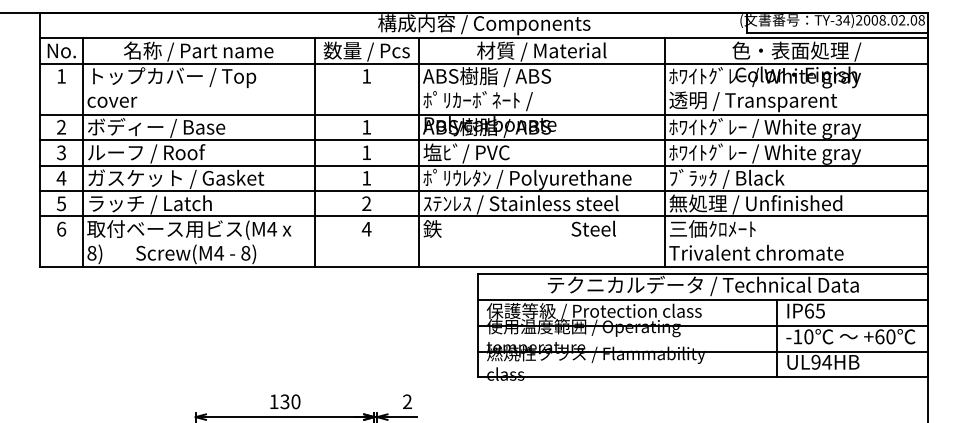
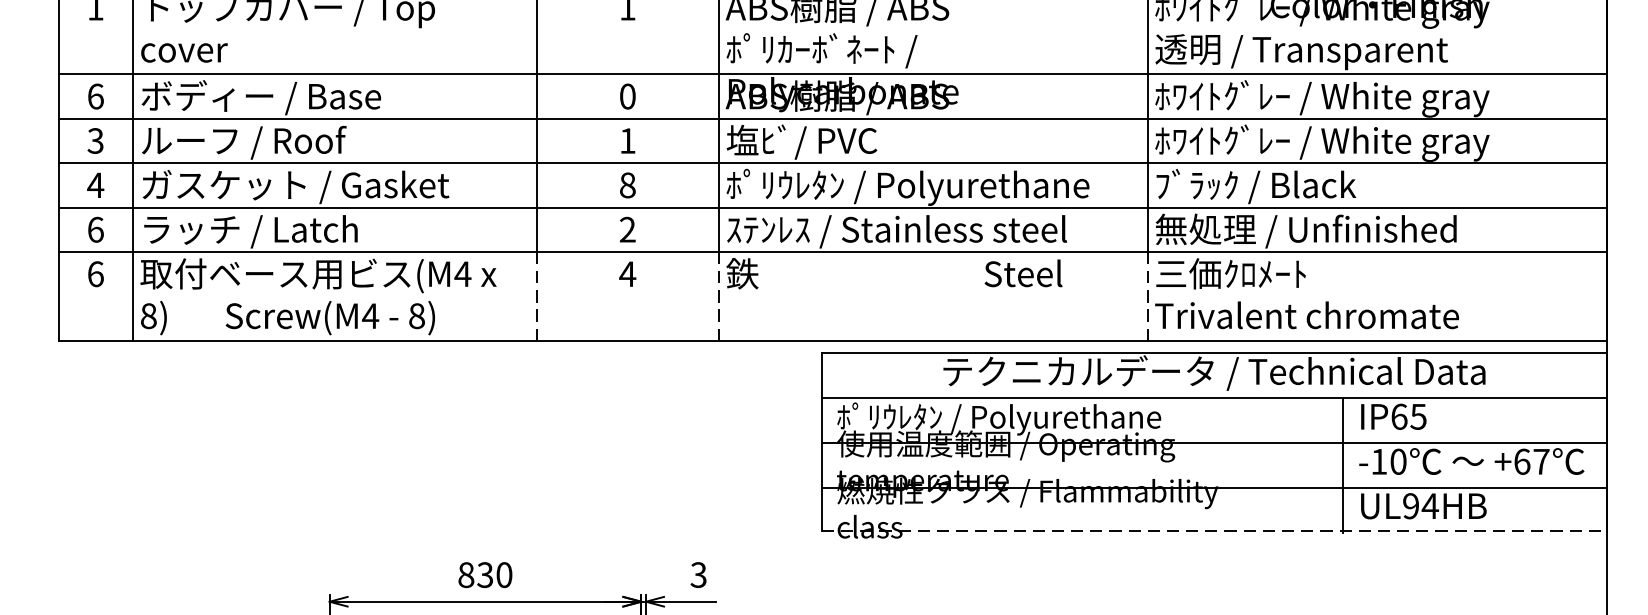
text: (61, 127) -> (95, 96), 2 -> 6
text: (366, 127) -> (627, 96), 1 -> 0
text: (366, 177) -> (627, 184), 1 -> 8
text: (61, 203) -> (95, 229), 5 -> 6
line: (314, 242) -> (536, 297), solid -> dashed
line: (419, 242) -> (719, 297), solid -> dashed
line: (664, 242) -> (1146, 297), solid -> dashed
text: (594, 311) -> (1024, 417), 保護等級 / Protection class -> ﾎﾟﾘｳﾚﾀﾝ / Polyurethane
text: (890, 336) -> (1540, 461), +60 -> +67
line: (703, 376) -> (1214, 530), solid -> dashed
text: (273, 401) -> (465, 574), 130 -> 830
text: (406, 402) -> (697, 576), 2 -> 3

